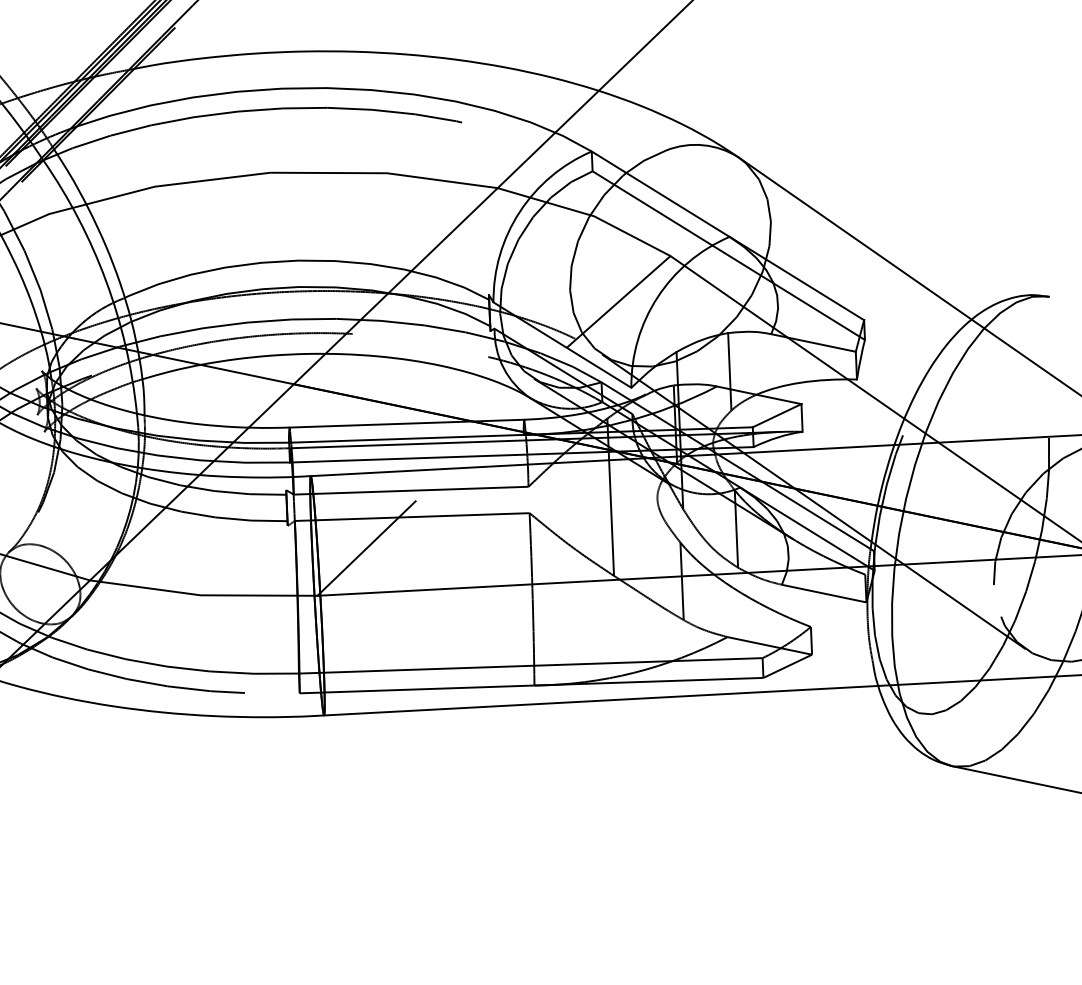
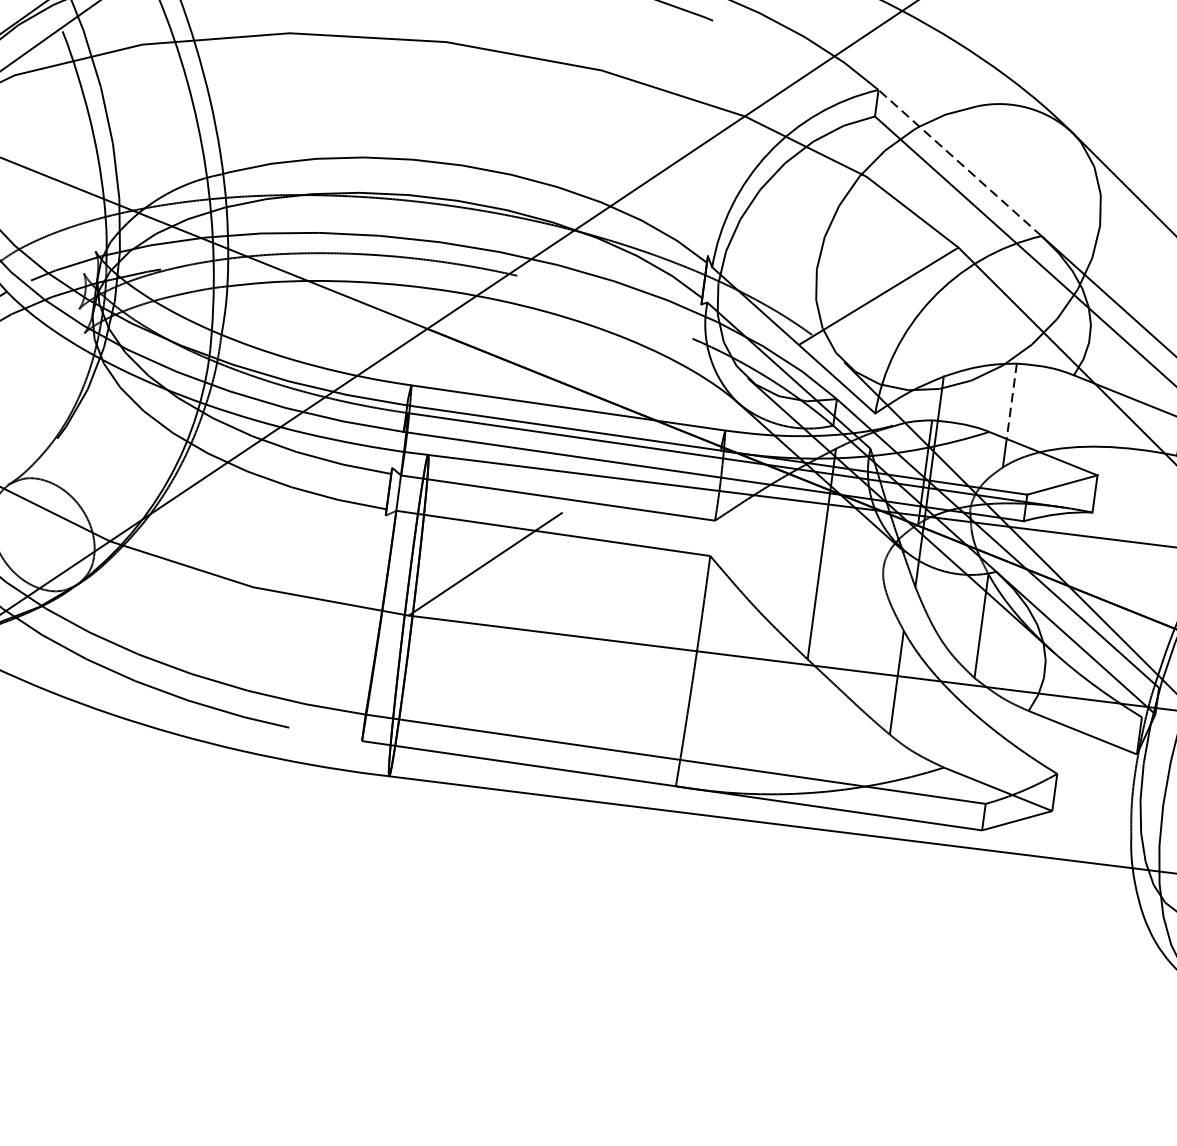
line: (660, 193) -> (959, 162), solid -> dashed
line: (729, 361) -> (1011, 401), solid -> dashed

